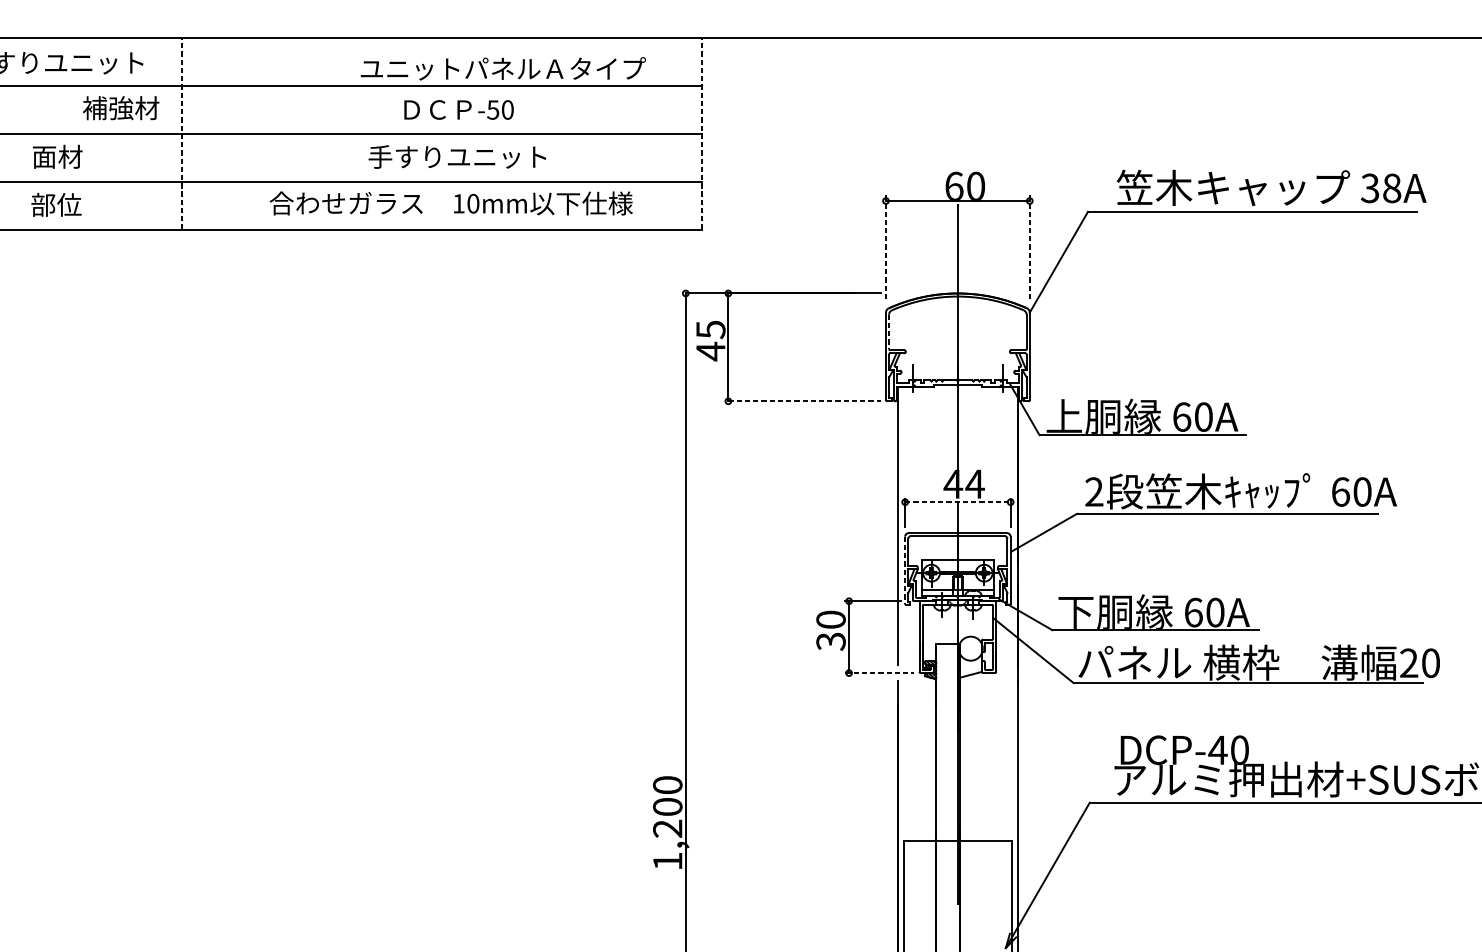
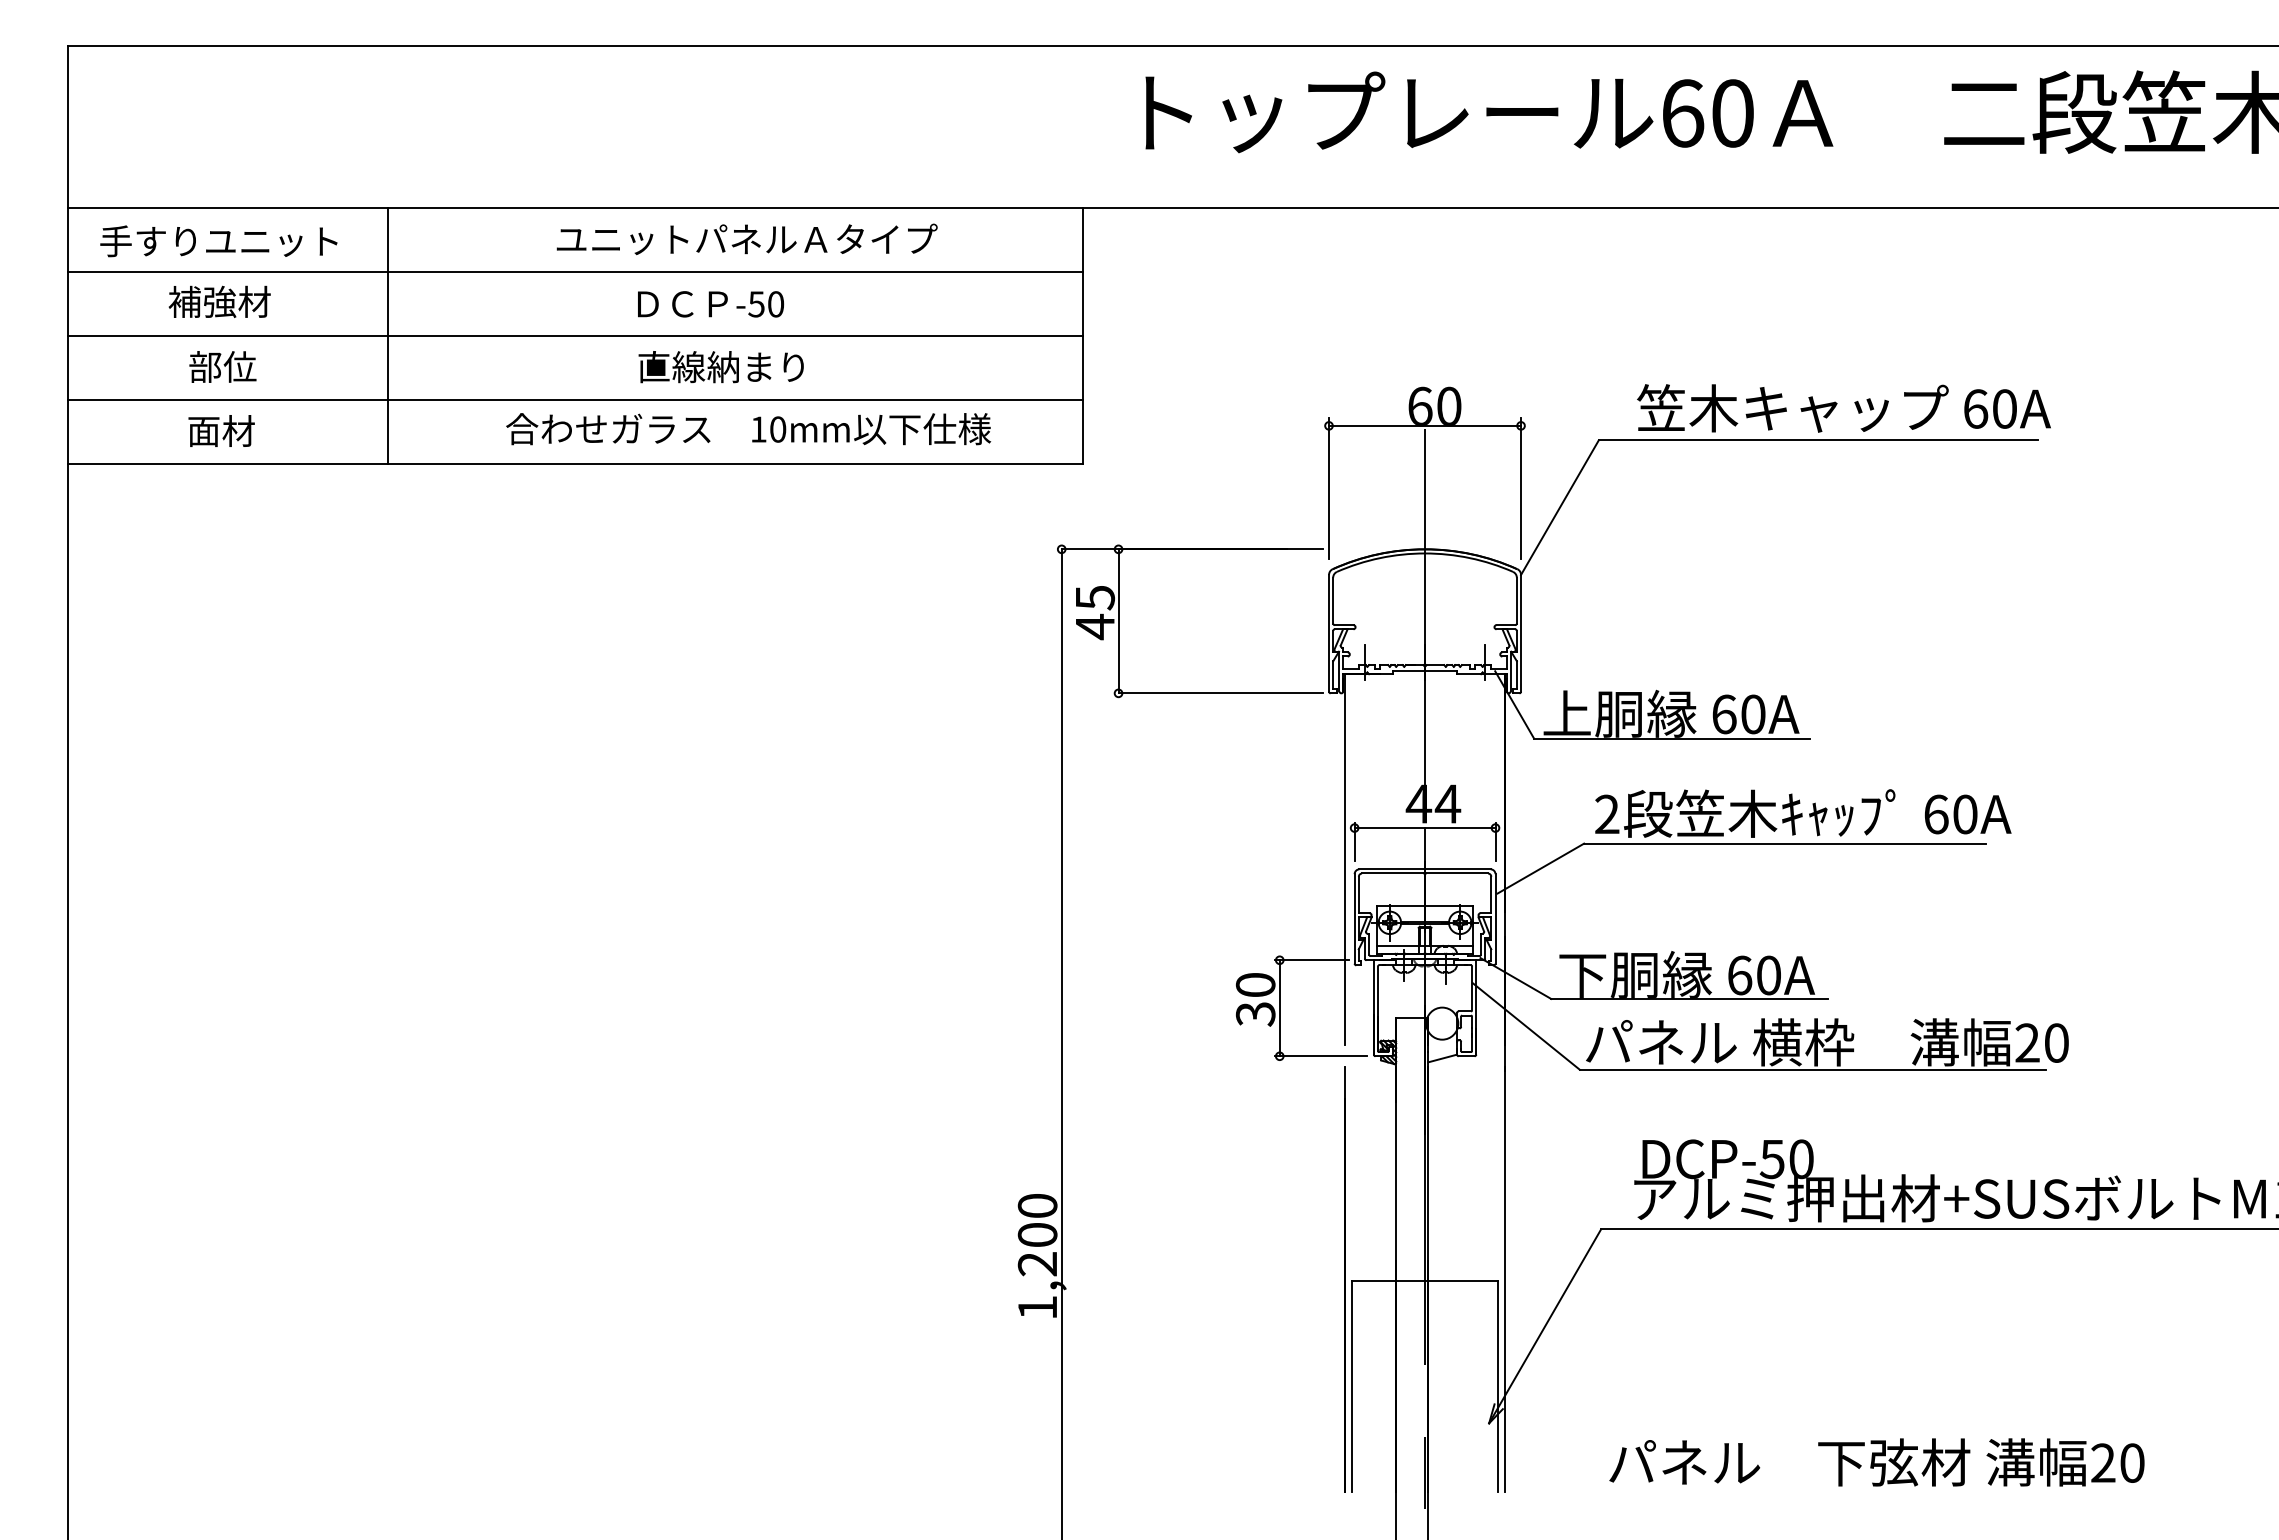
text: (502, 68) -> (746, 238), moved
text: (120, 107) -> (219, 301), moved
text: (458, 110) -> (710, 304), moved
line: (181, 134) -> (388, 336), dashed -> solid
line: (702, 134) -> (1083, 336), dashed -> solid
text: (57, 156) -> (222, 366), 面材 -> 部位
text: (457, 157) -> (756, 367), 手すりユニット -> 直線納まり
text: (1381, 187) -> (1990, 408), 38A -> 60A
text: (56, 205) -> (221, 431), 部位 -> 面材
line: (886, 247) -> (1329, 488), dashed -> solid
line: (1030, 247) -> (1521, 488), dashed -> solid
line: (889, 331) -> (1333, 600), dashed -> solid
line: (805, 401) -> (1221, 693), dashed -> solid
line: (958, 502) -> (1425, 828), dashed -> solid
line: (905, 569) -> (1354, 918), dashed -> solid
line: (879, 673) -> (1320, 1056), dashed -> solid
text: (1218, 750) -> (1772, 1159), DCP-40 -> DCP-50

